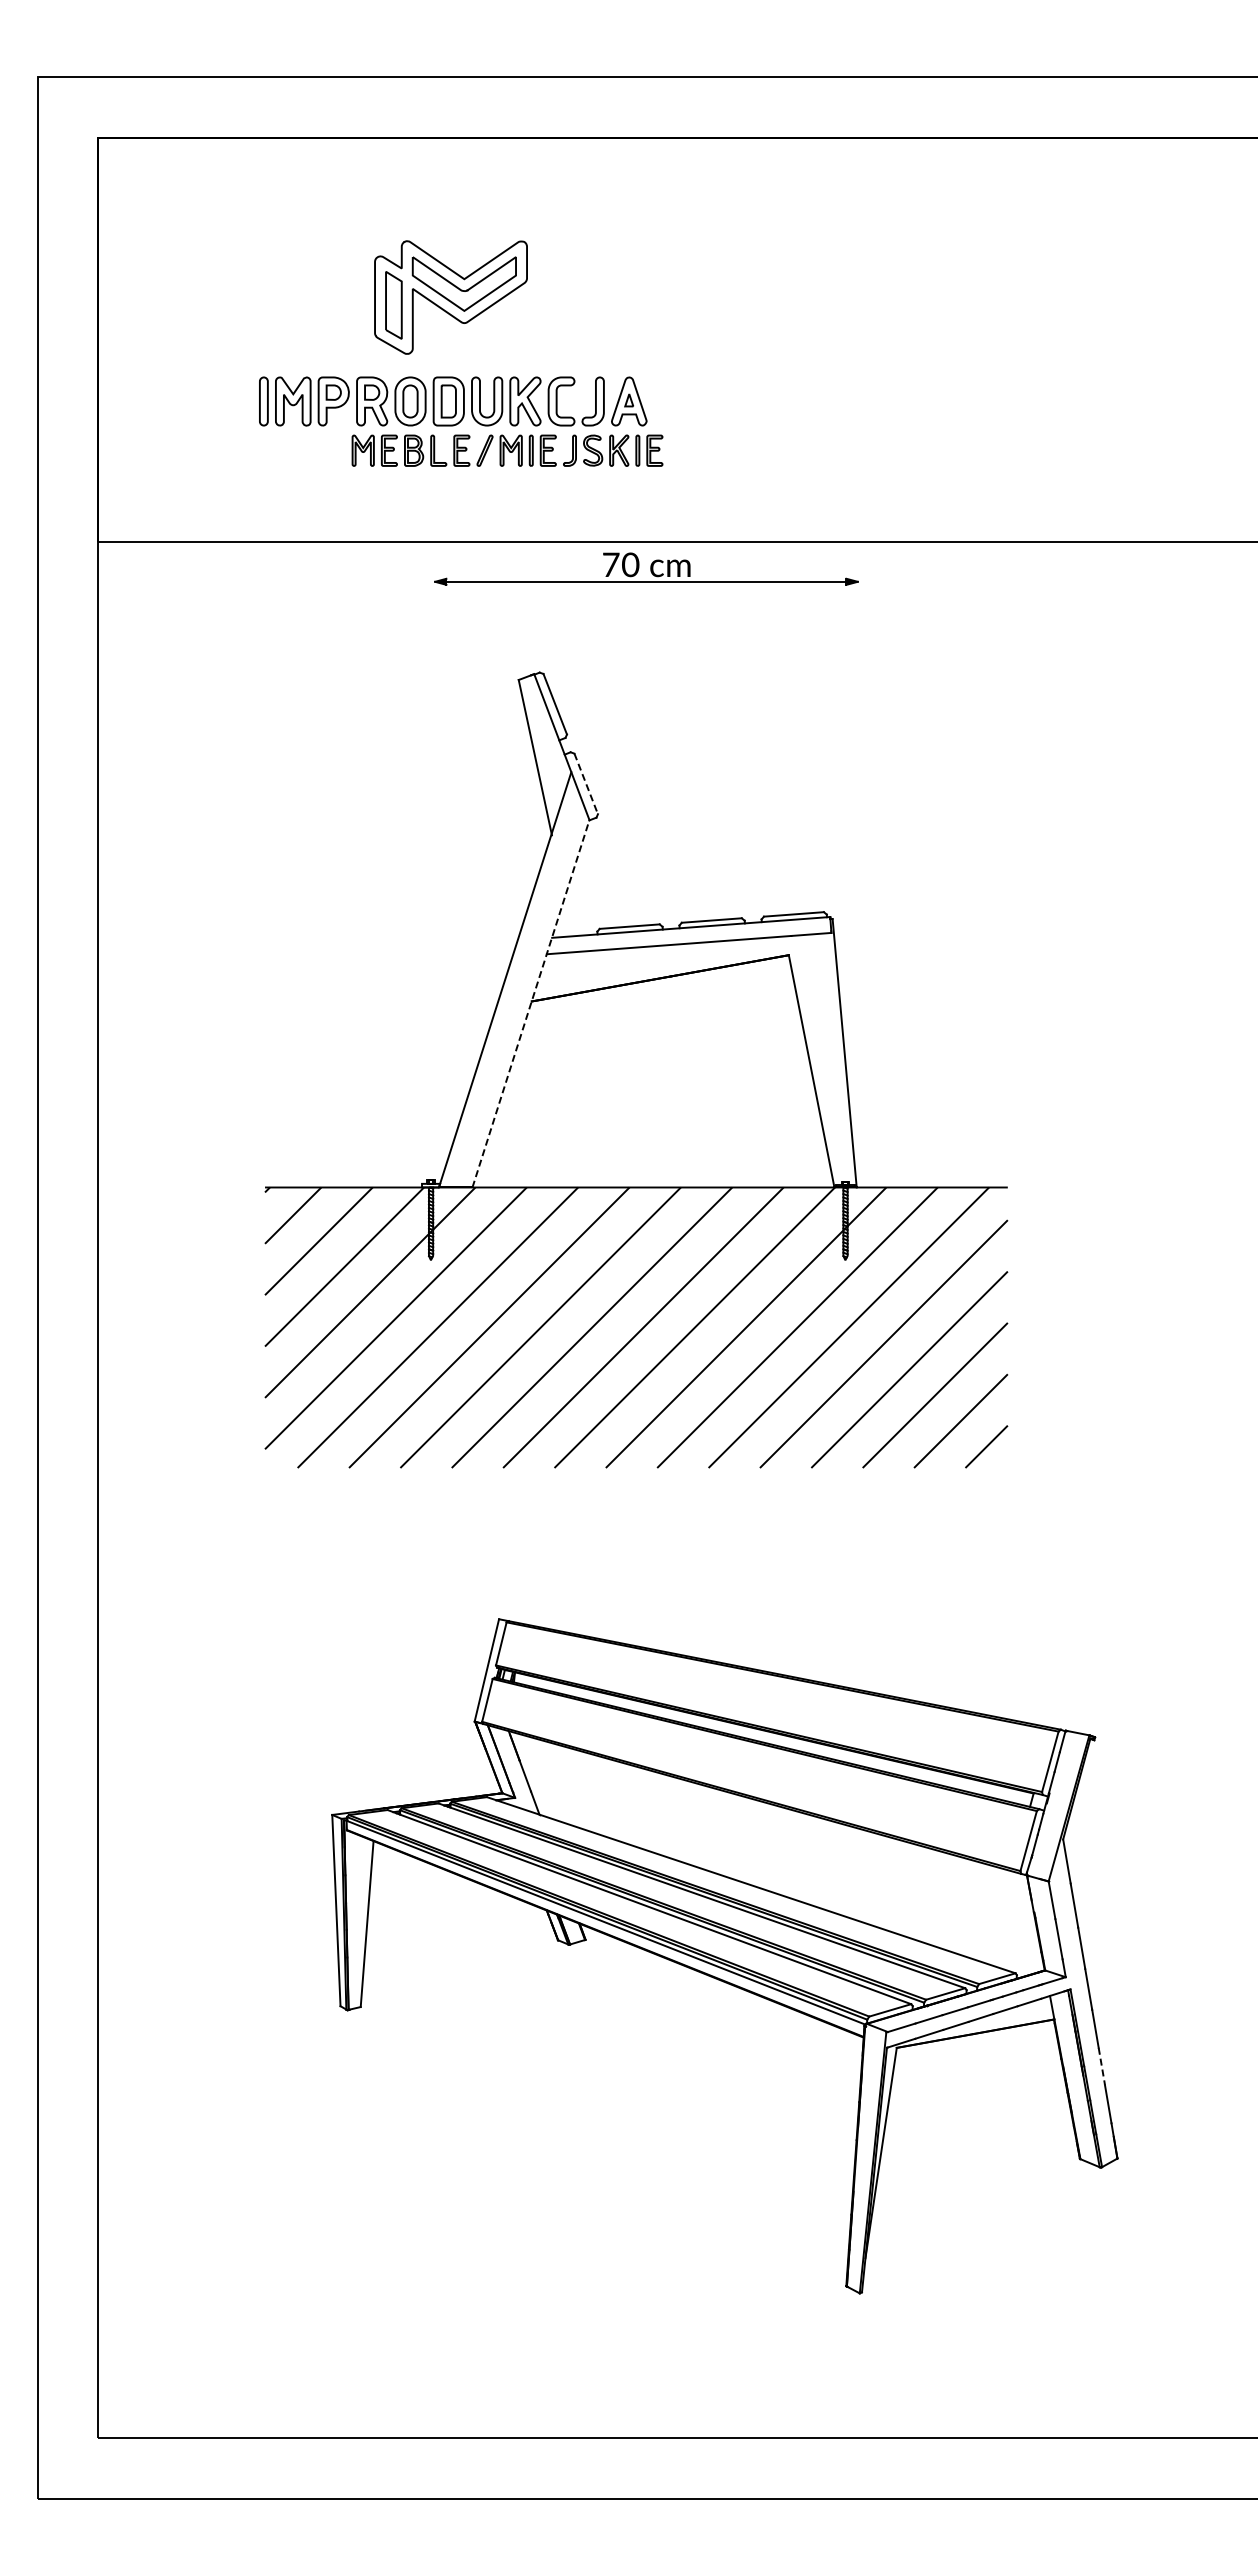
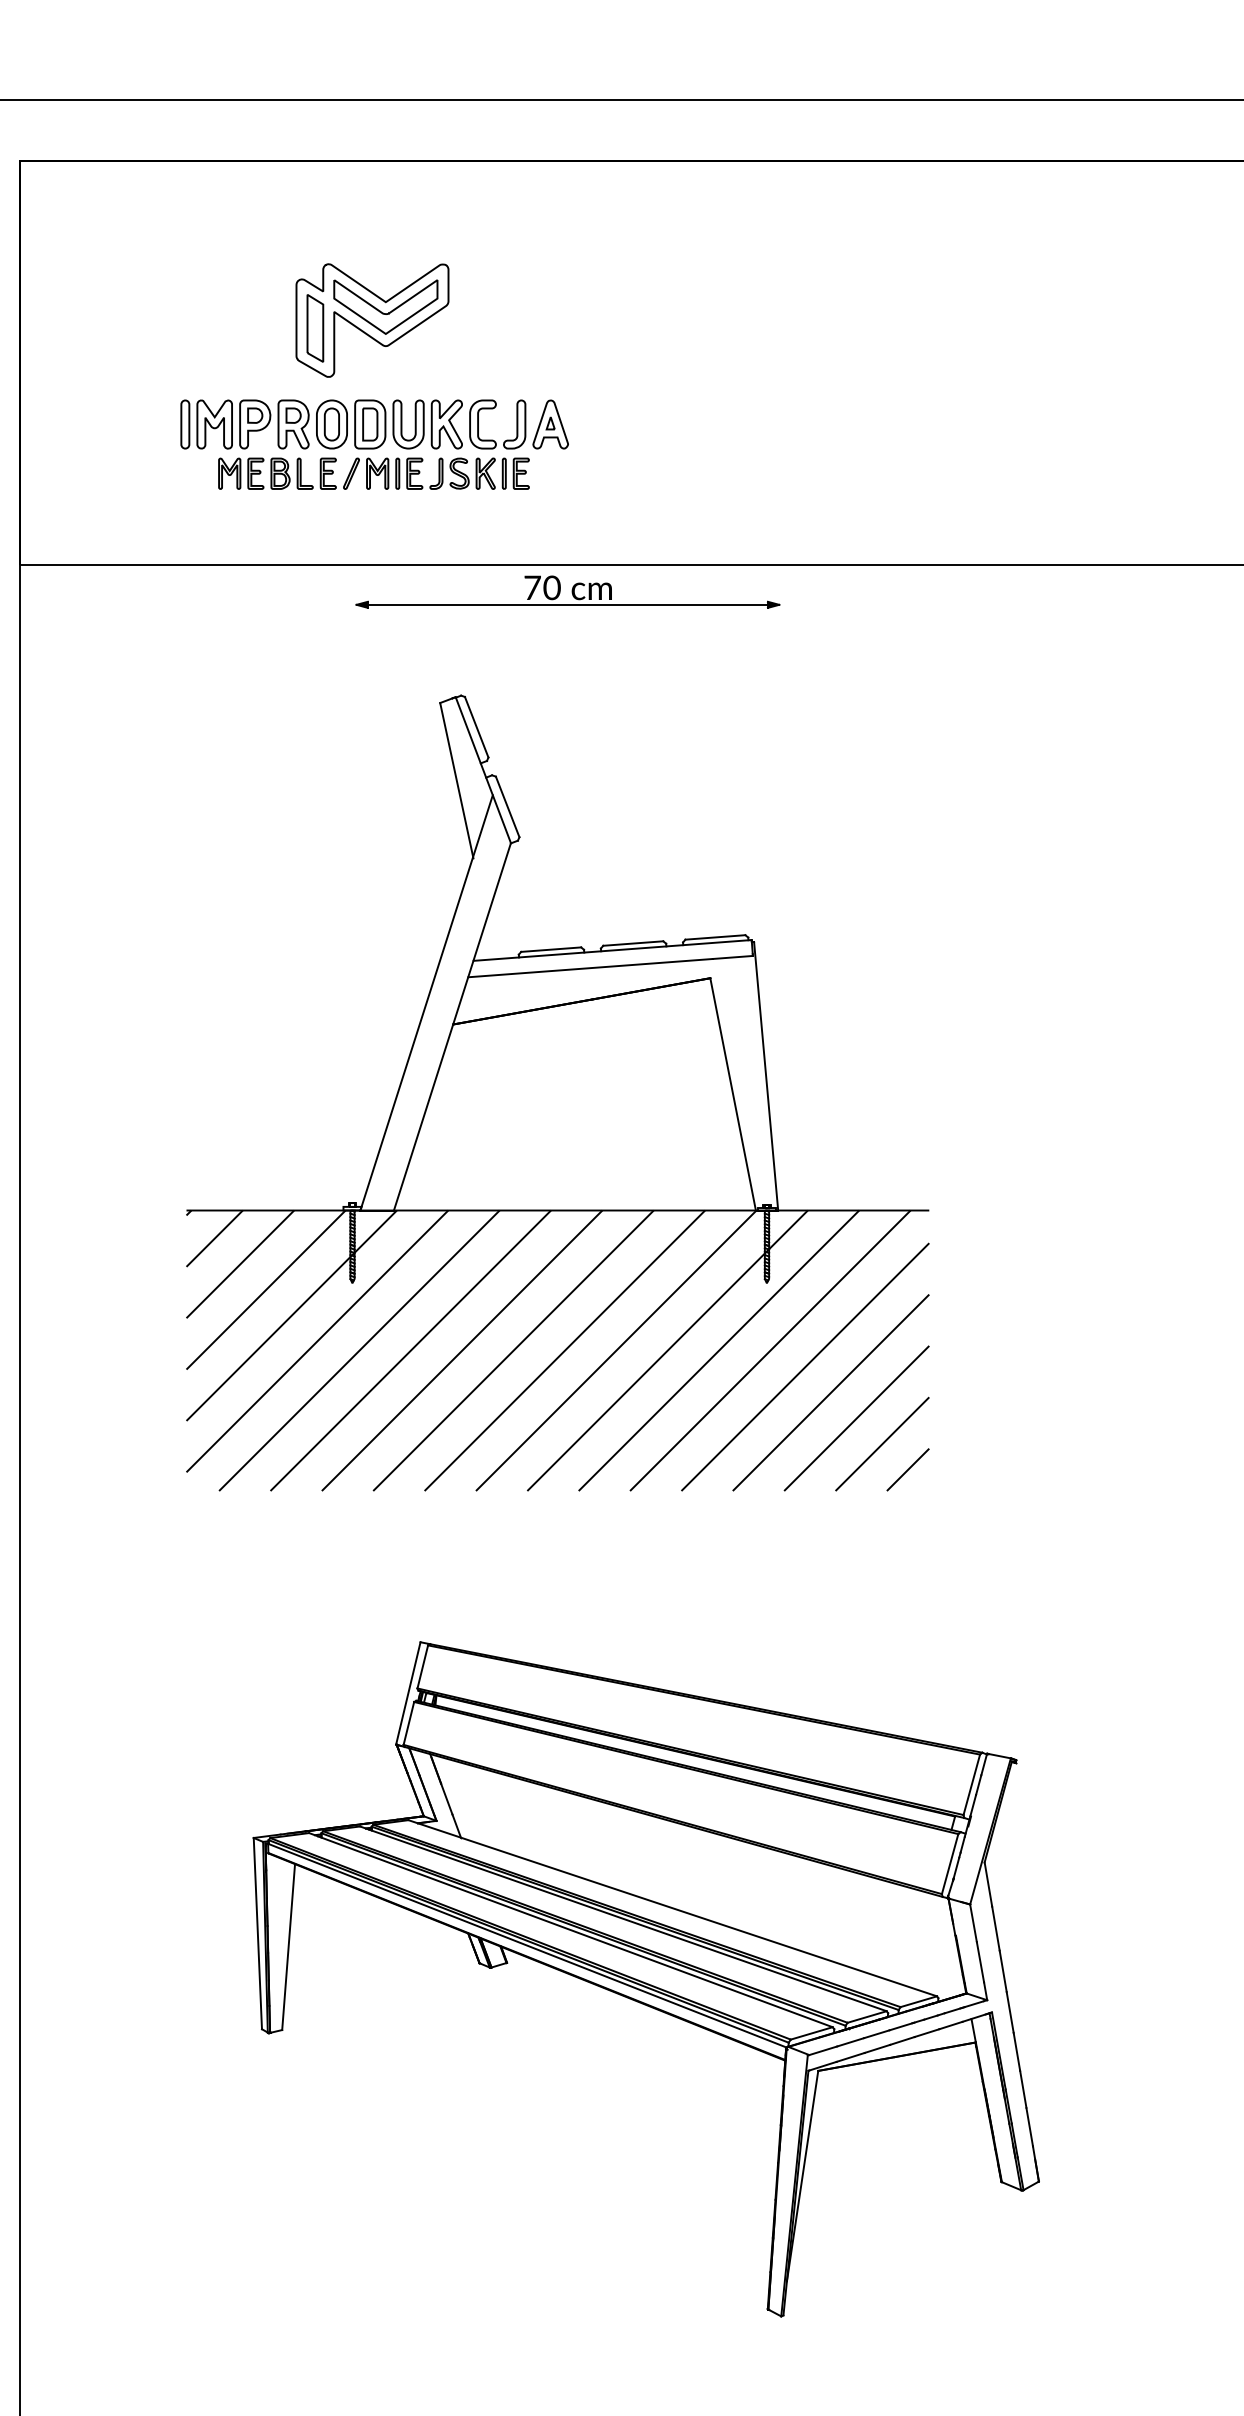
part: (507, 450) -> (373, 473), moved
line: (586, 783) -> (507, 806), dashed -> solid
line: (530, 1003) -> (451, 1026), dashed -> solid
line: (1101, 2066) -> (1022, 2089), dashed -> solid

